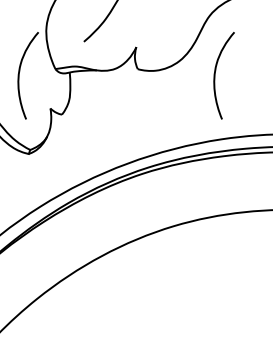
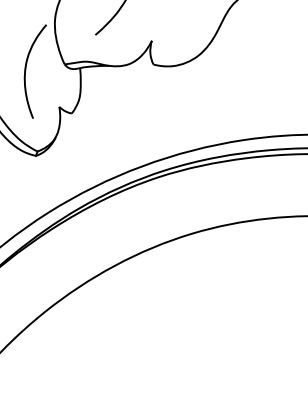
curve: (215, 74) -> (237, 70), removed

